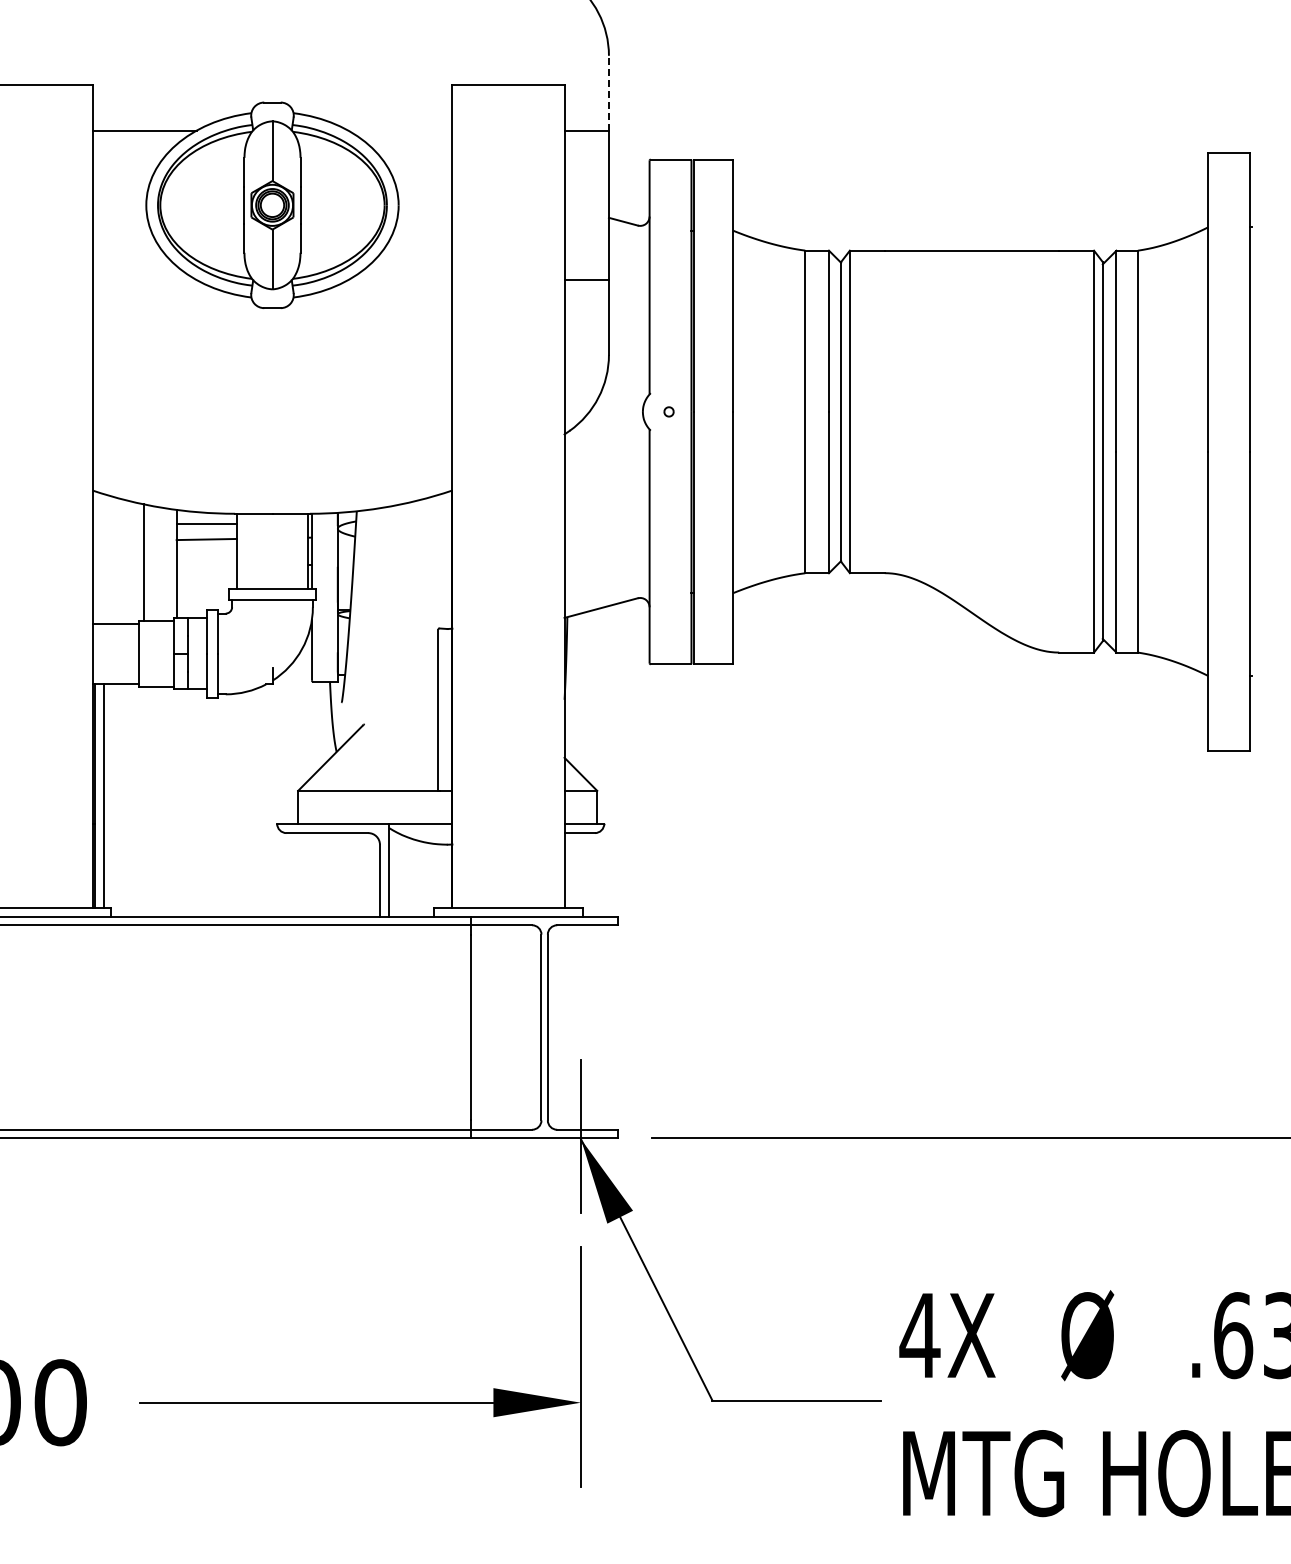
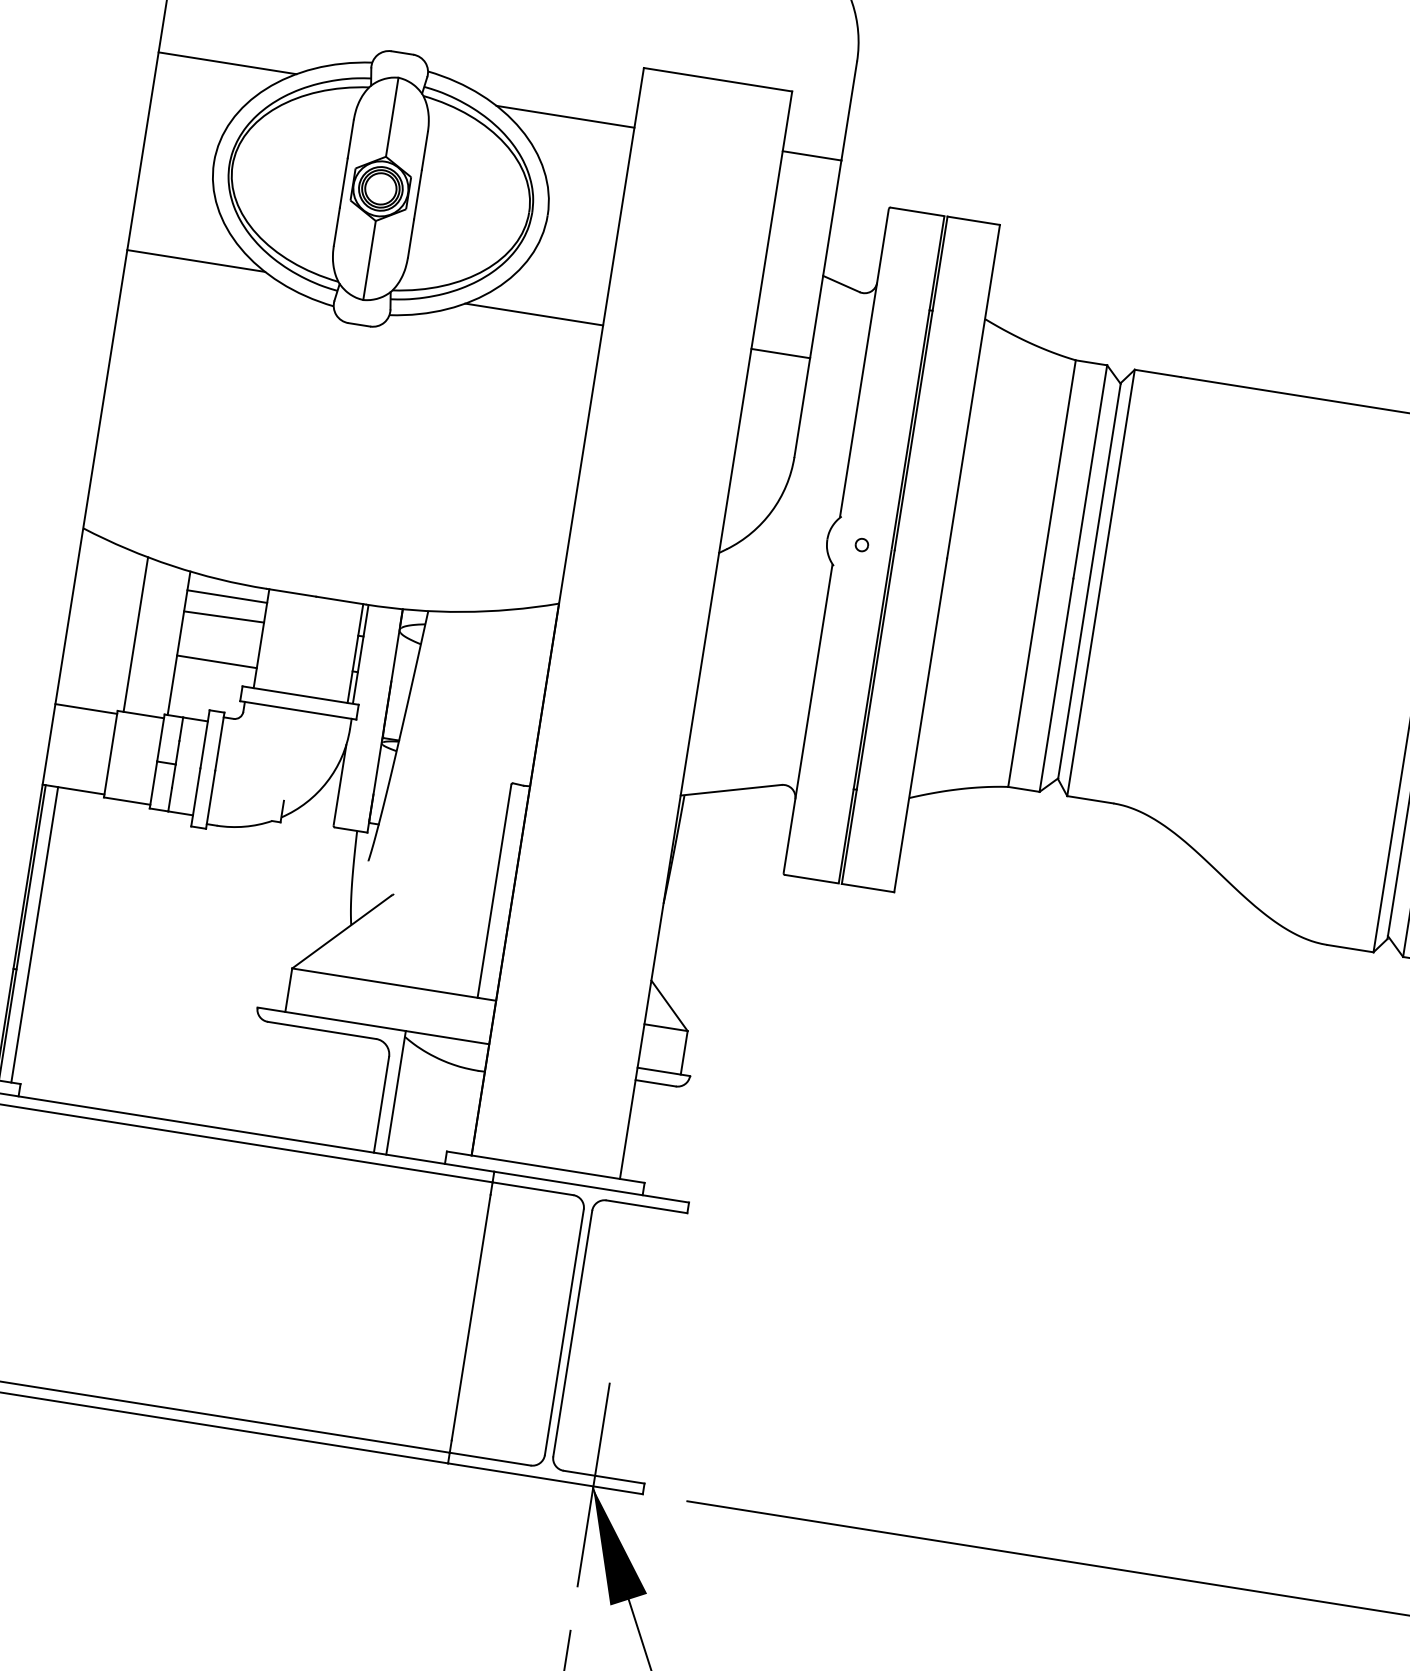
line: (608, 92) -> (848, 110), dashed -> solid
line: (400, 130) -> (565, 116), added
line: (144, 280) -> (195, 261), added
line: (400, 280) -> (534, 315), added
line: (206, 573) -> (216, 661), added

